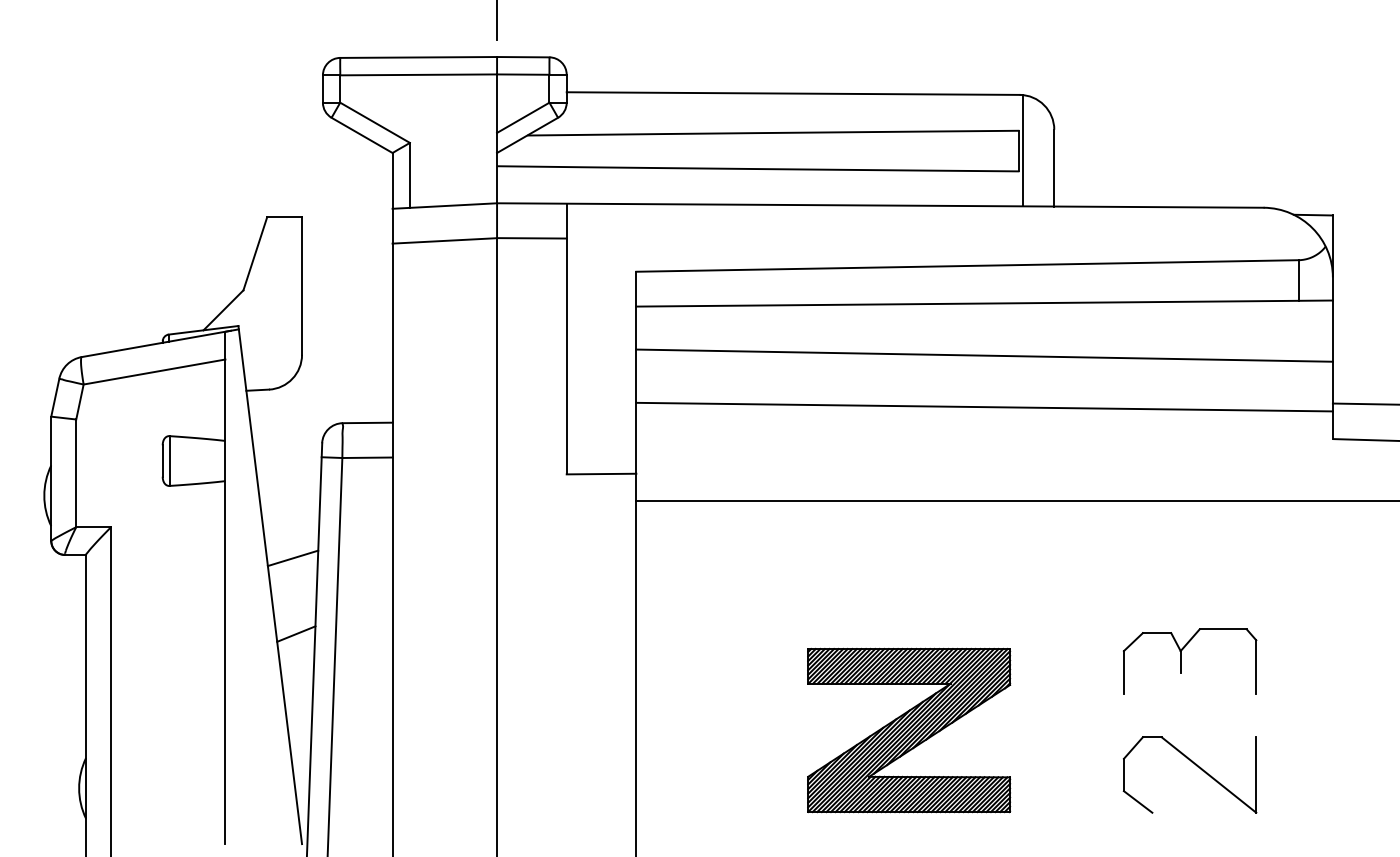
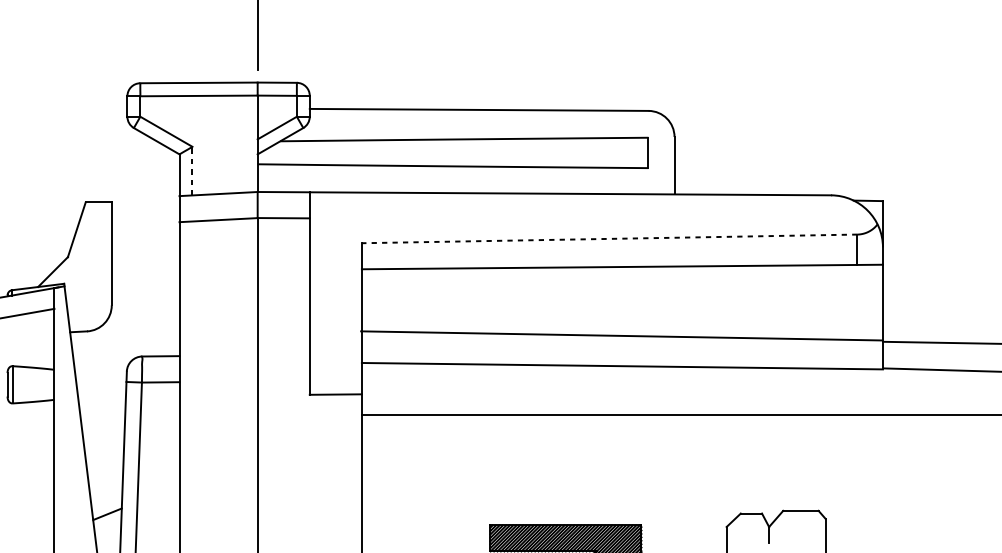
line: (1022, 150) -> (650, 152), removed
line: (409, 174) -> (192, 170), solid -> dashed
line: (967, 265) -> (609, 238), solid -> dashed
line: (984, 355) -> (621, 335), moved
line: (984, 406) -> (622, 365), moved
line: (292, 558) -> (104, 457), removed

